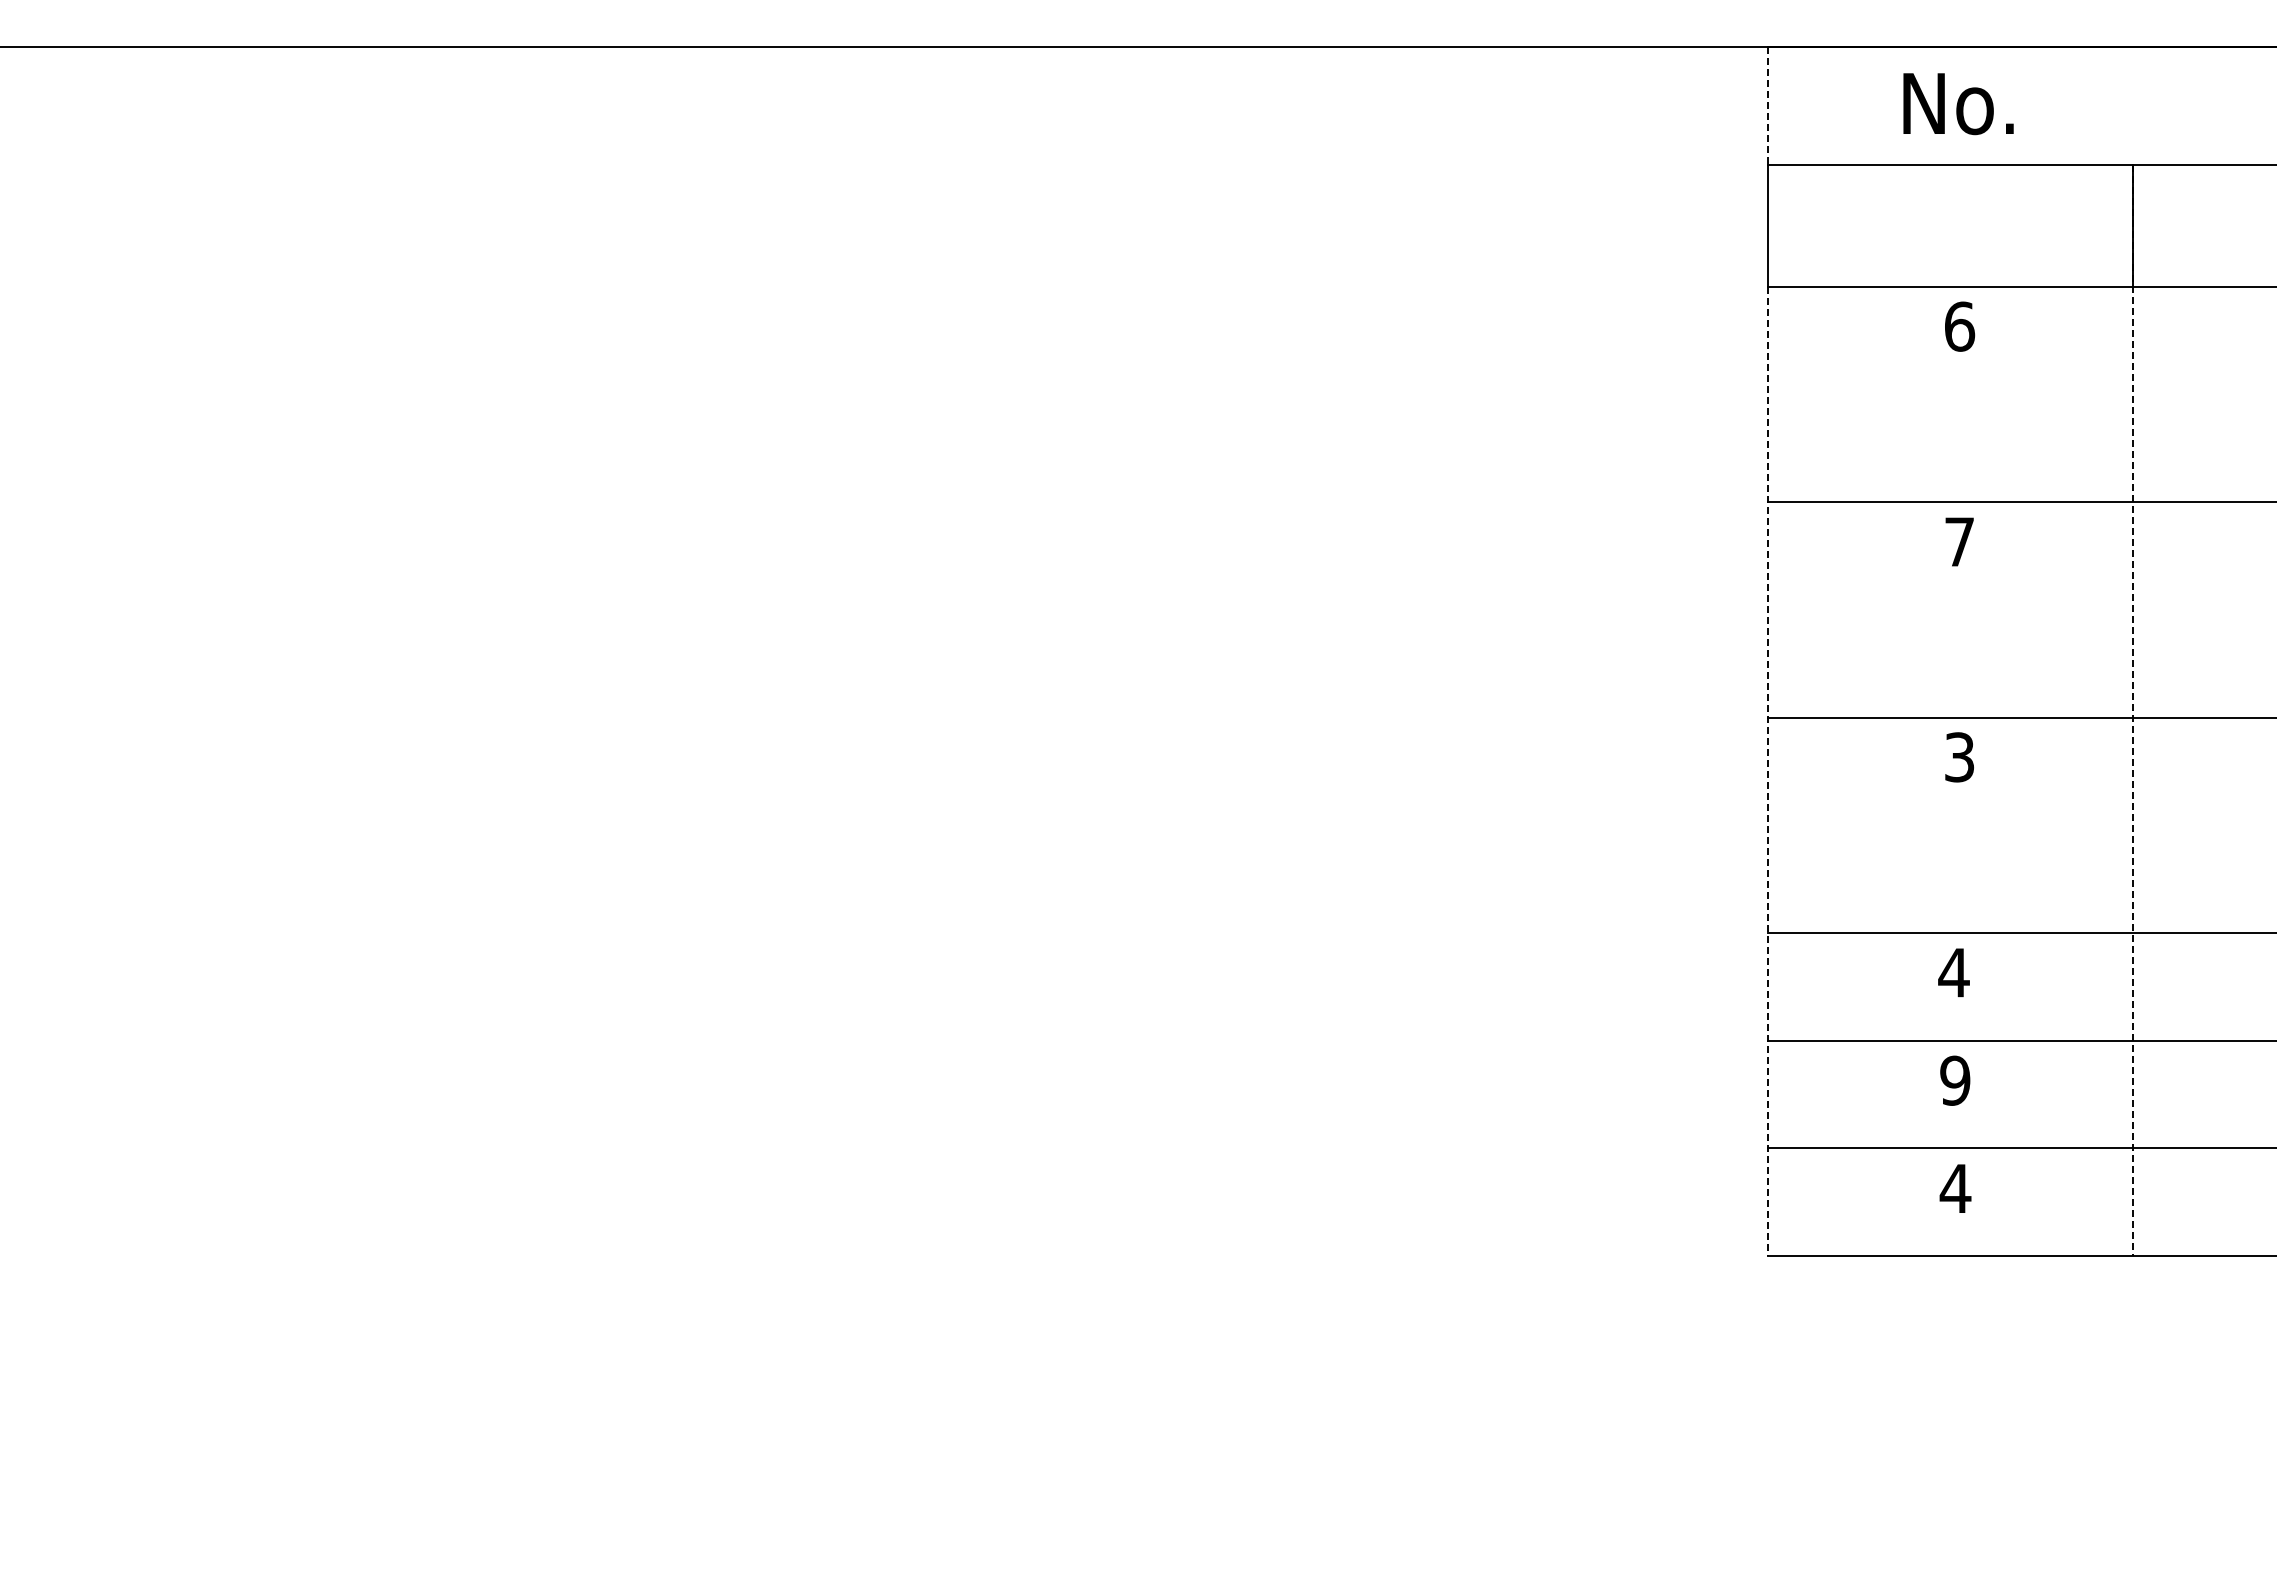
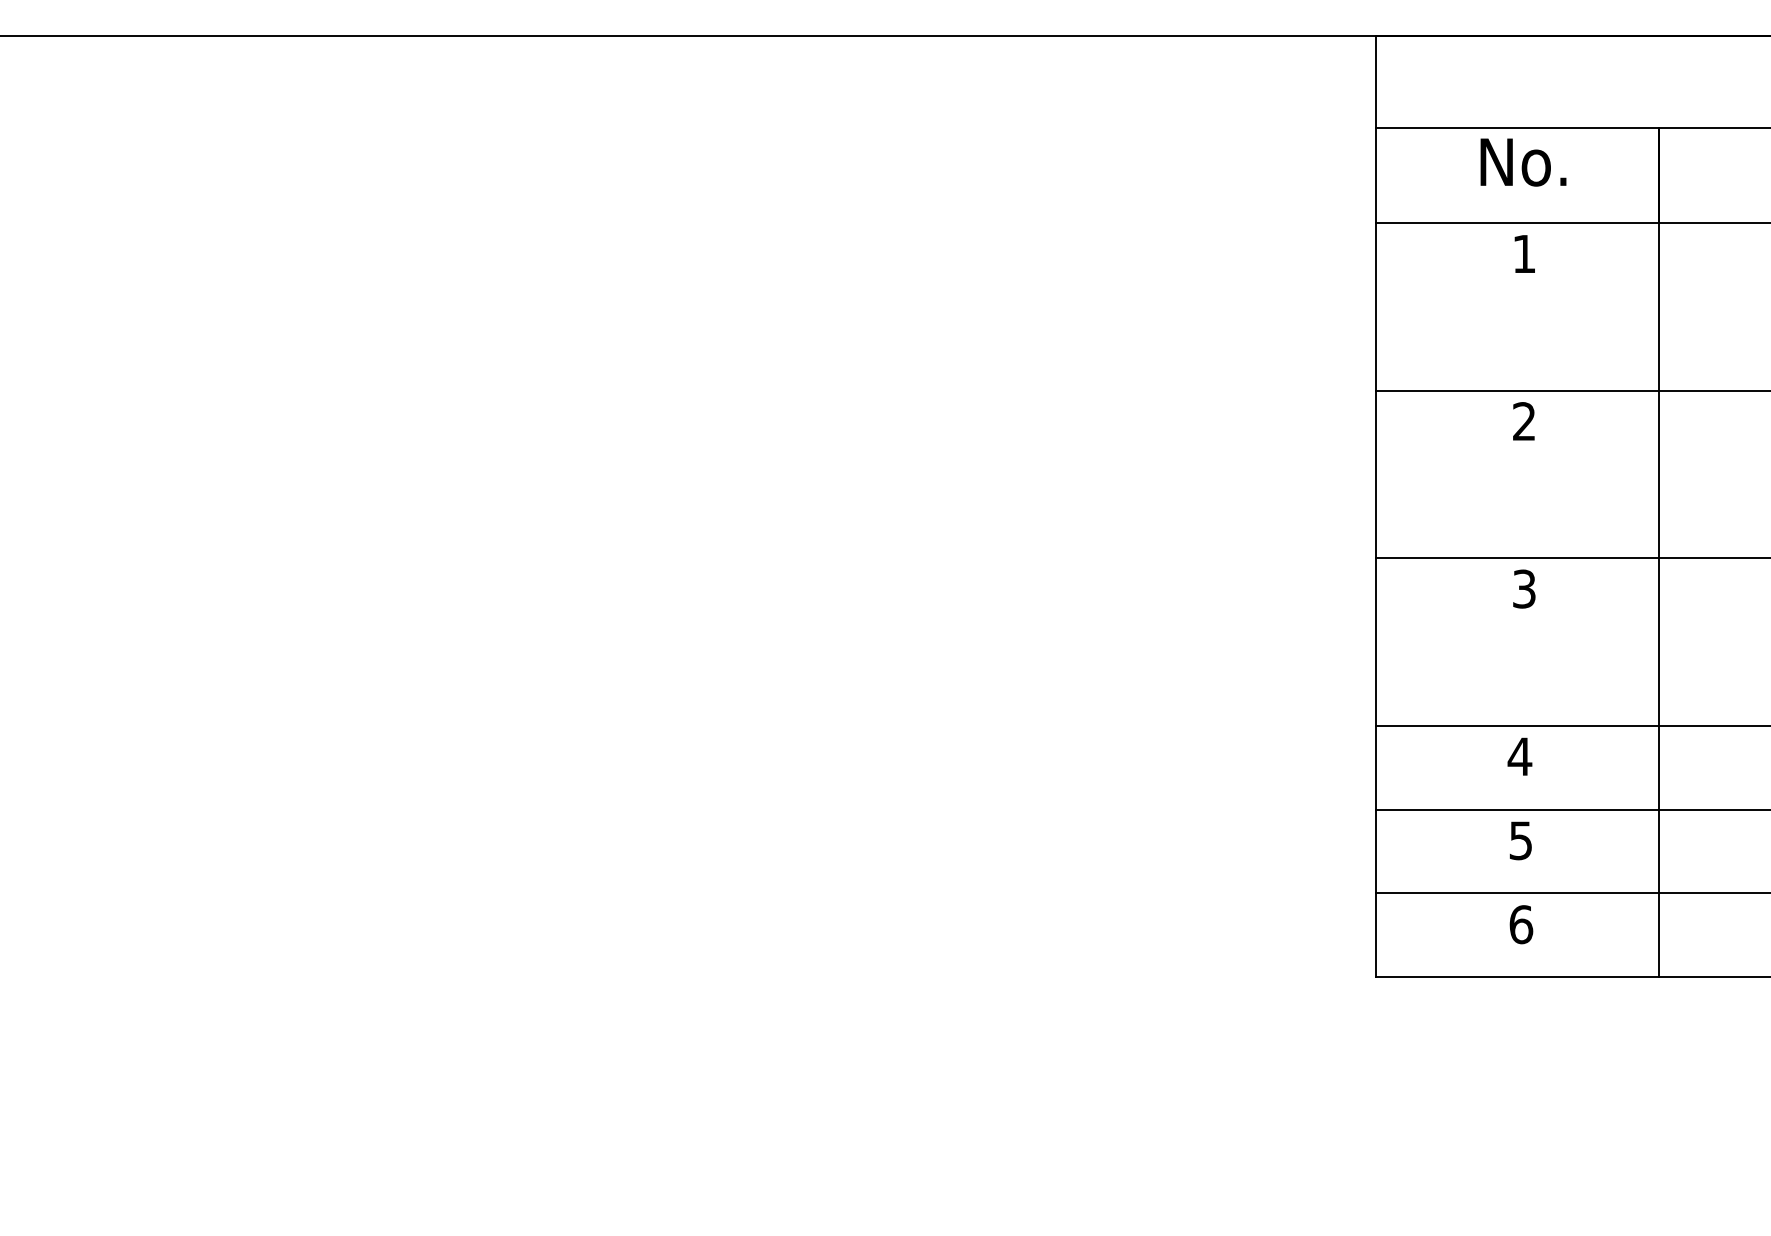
text: (1958, 104) -> (1523, 162), moved
line: (1768, 105) -> (1375, 81), dashed -> solid
text: (1960, 326) -> (1525, 253), 6 -> 1
text: (1959, 541) -> (1524, 421), 7 -> 2
line: (2132, 710) -> (1658, 552), dashed -> solid
line: (1768, 772) -> (1375, 600), dashed -> solid
text: (1955, 1080) -> (1521, 840), 9 -> 5
text: (1955, 1188) -> (1521, 924), 4 -> 6

